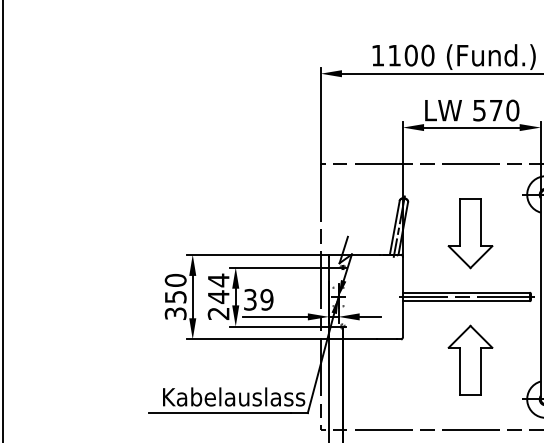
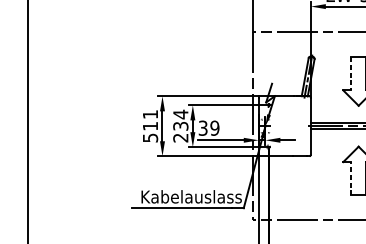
line: (459, 222) -> (350, 73), solid -> dashed
text: (175, 296) -> (150, 125), 350 -> 511
text: (218, 296) -> (180, 125), 244 -> 234
line: (459, 371) -> (350, 178), solid -> dashed

